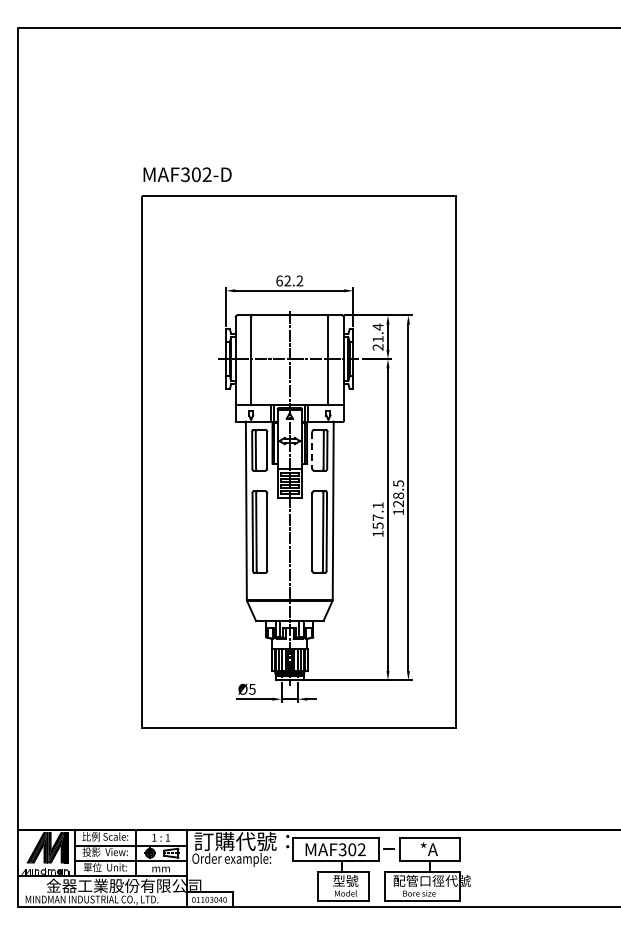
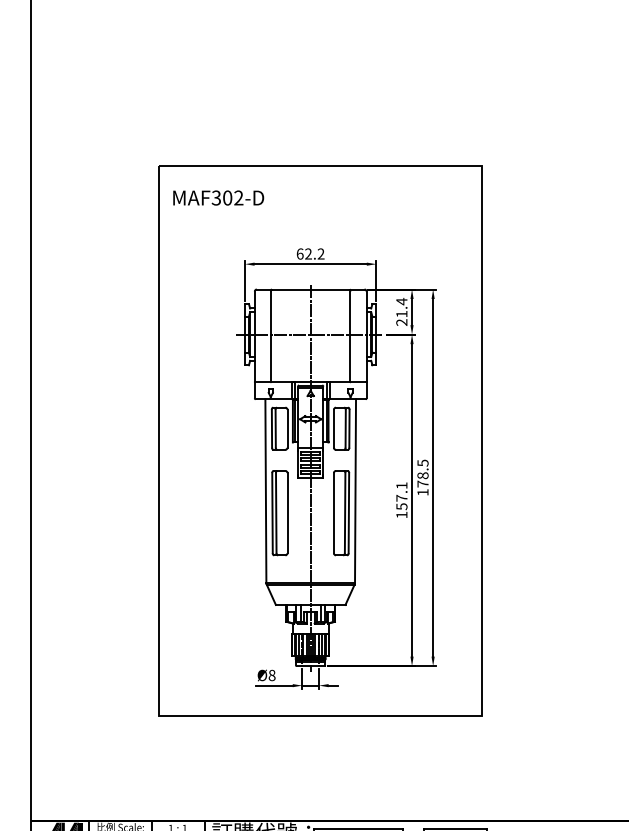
text: (187, 174) -> (218, 197), moved
line: (312, 450) -> (334, 428), dashed -> solid
text: (398, 503) -> (422, 483), 128.5 -> 178.5
text: (252, 688) -> (272, 674), Ø5 -> Ø8

